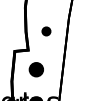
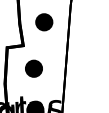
part: (46, 31) -> (44, 22), size x1.67

